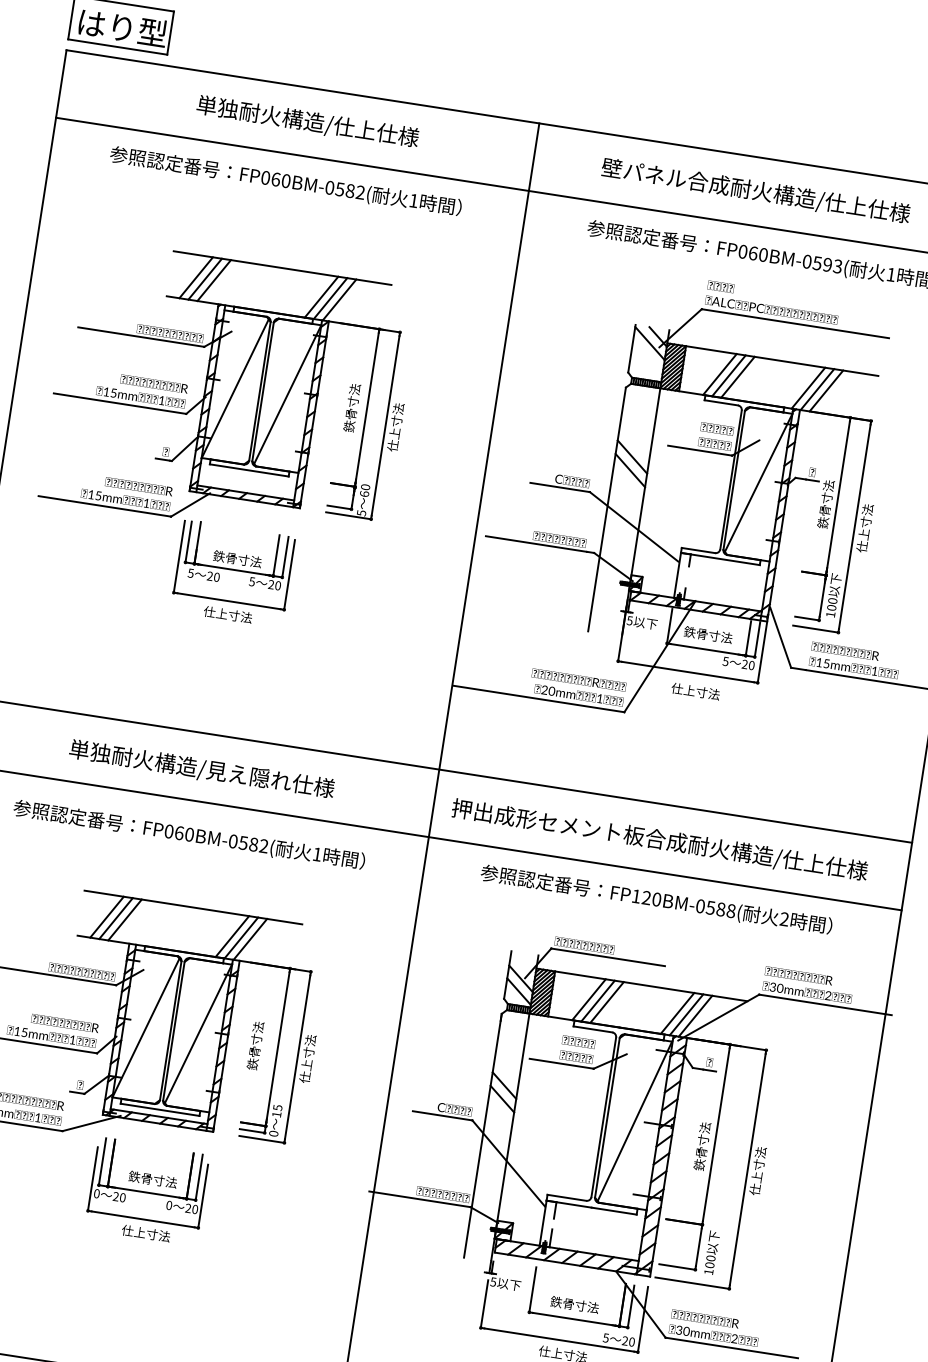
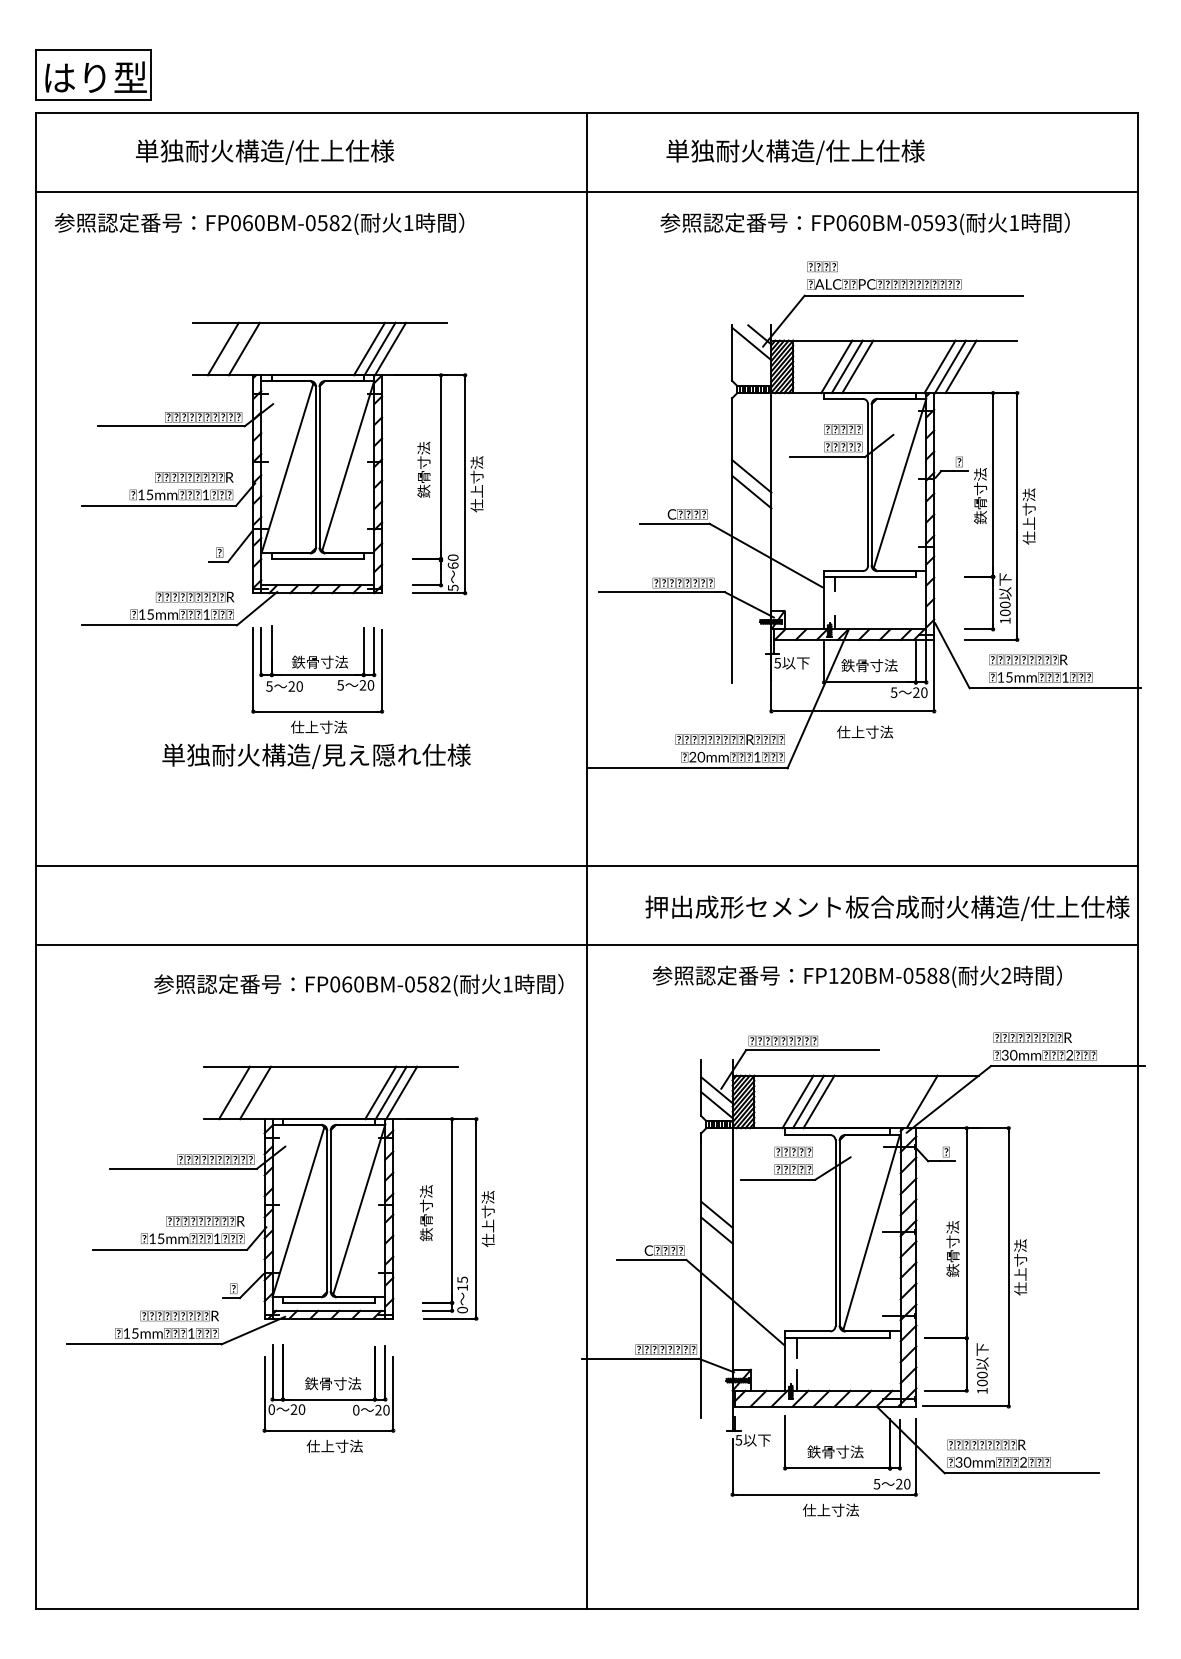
text: (307, 121) -> (264, 151), moved
text: (285, 181) -> (259, 223), moved
text: (755, 190) -> (845, 151), 壁パネル合成耐火構造/仕上仕様 -> 単独耐火構造/仕上仕様
line: (204, 278) -> (233, 348), removed
text: (201, 769) -> (316, 756), moved
text: (189, 835) -> (358, 985), moved
text: (659, 840) -> (887, 908), moved
line: (115, 918) -> (244, 1092), removed
line: (677, 1012) -> (900, 1101), removed
line: (686, 1014) -> (911, 1101), removed

